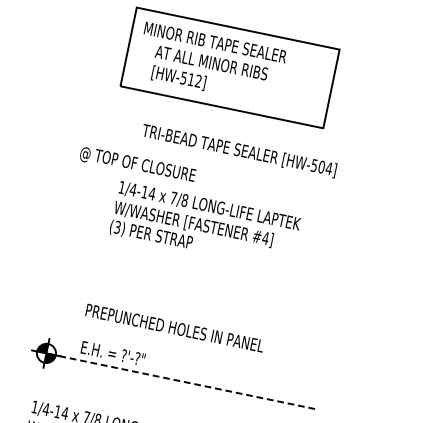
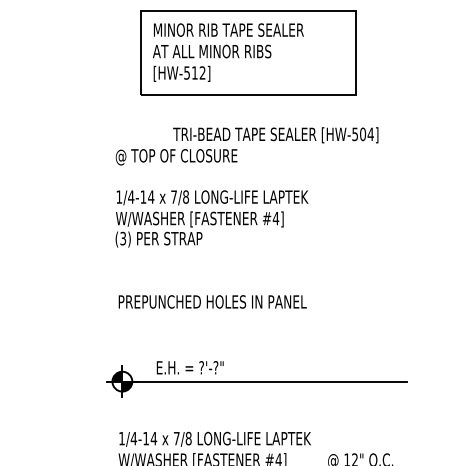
text: (209, 73) -> (212, 62), moved
text: (137, 165) -> (176, 157), moved
text: (204, 225) -> (211, 218), moved
text: (174, 327) -> (212, 301), moved
line: (180, 381) -> (264, 381), dashed -> solid

